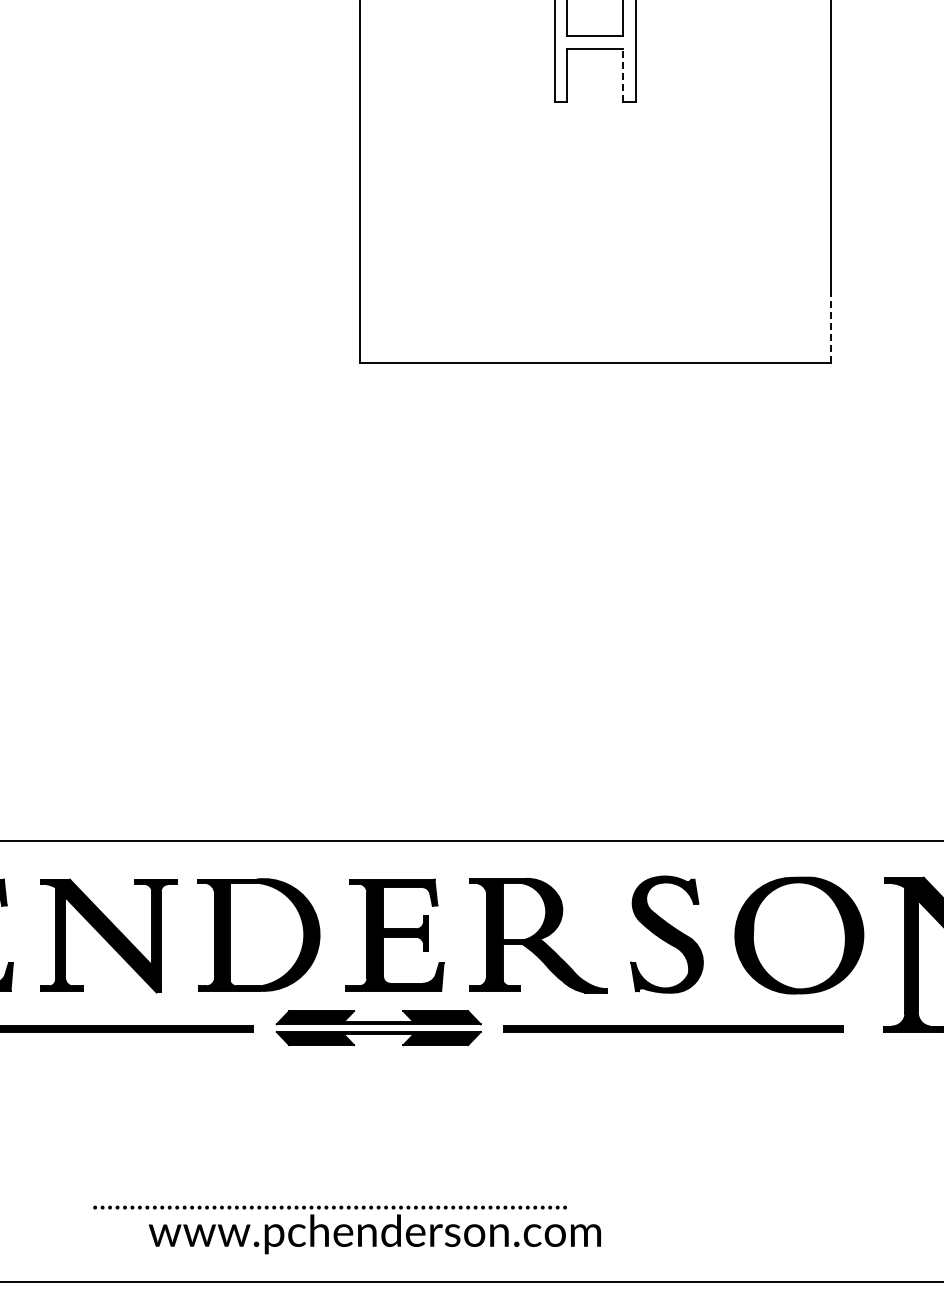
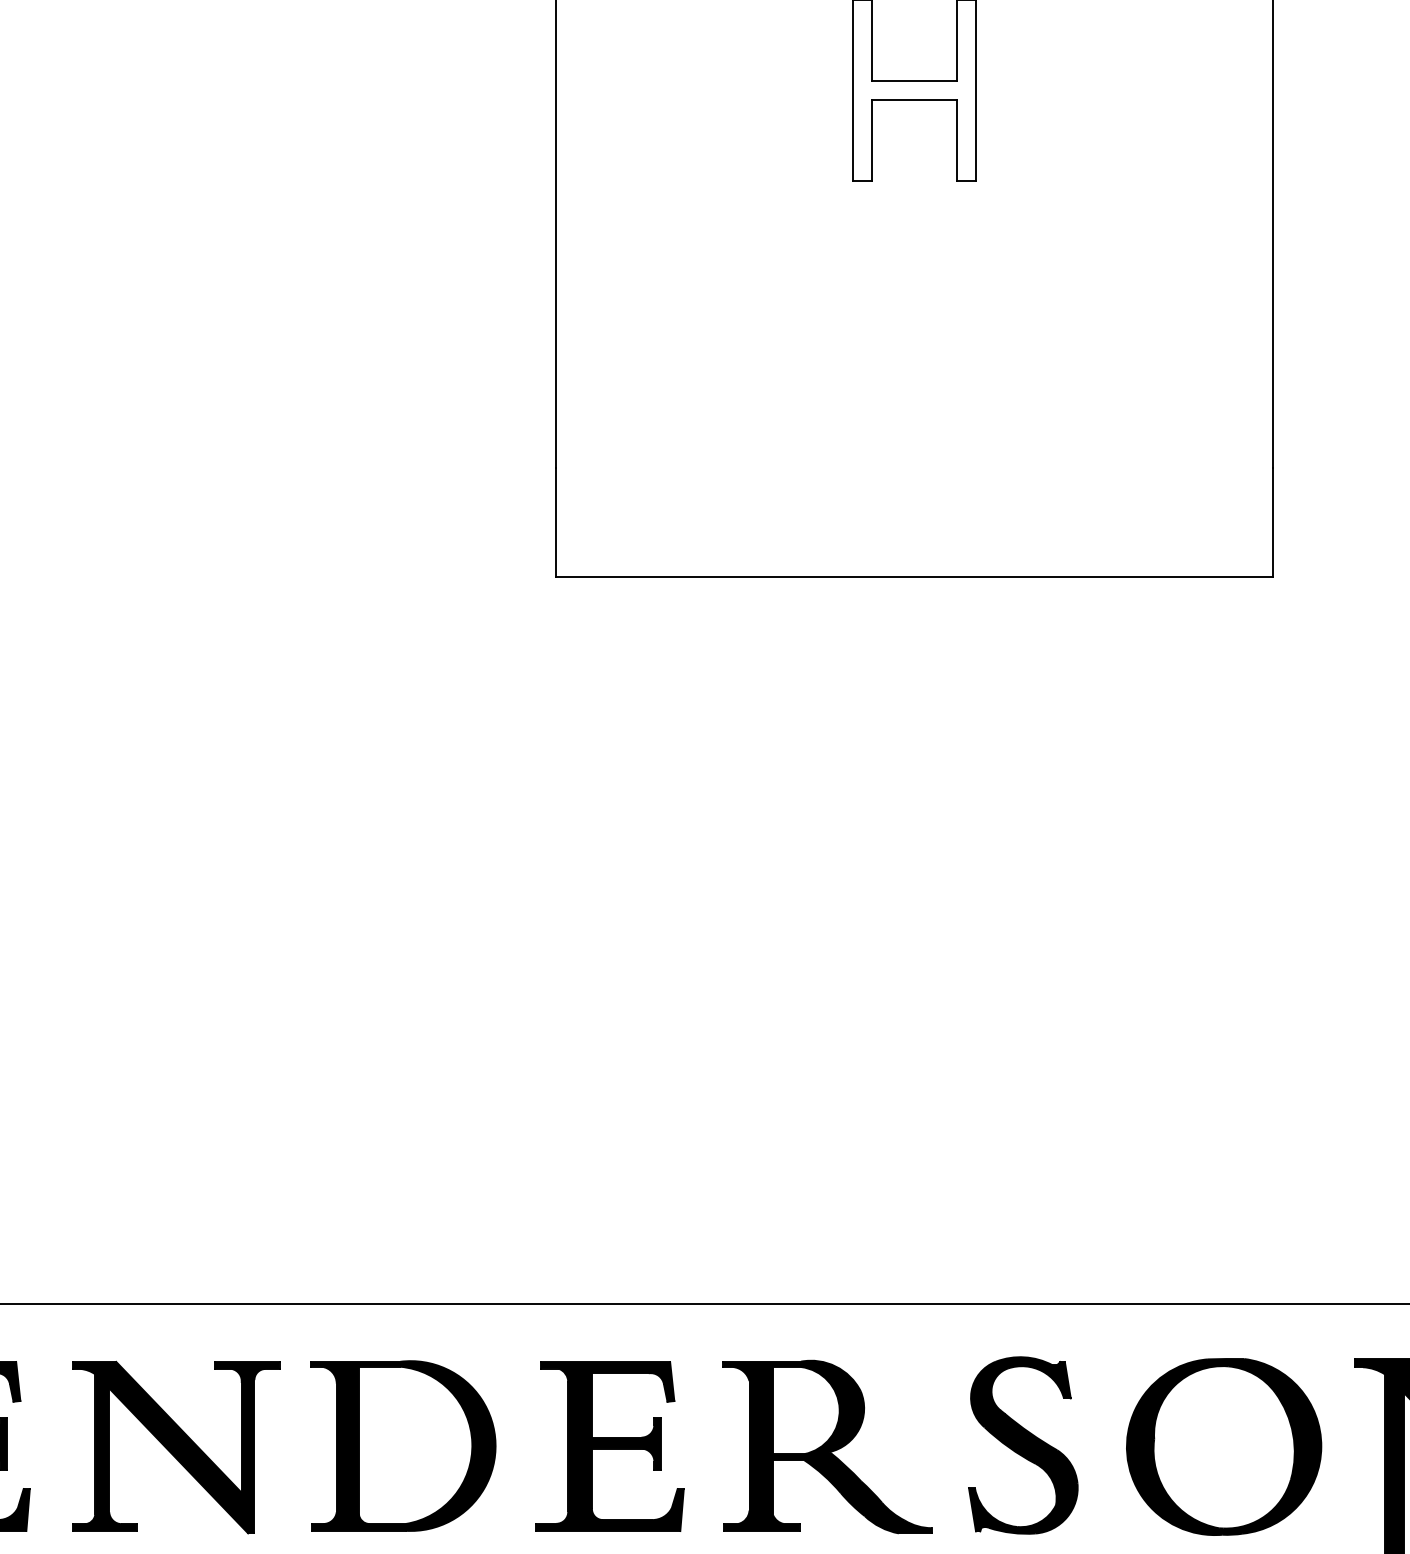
line: (623, 75) -> (957, 140), dashed -> solid
line: (831, 326) -> (1272, 522), dashed -> solid

